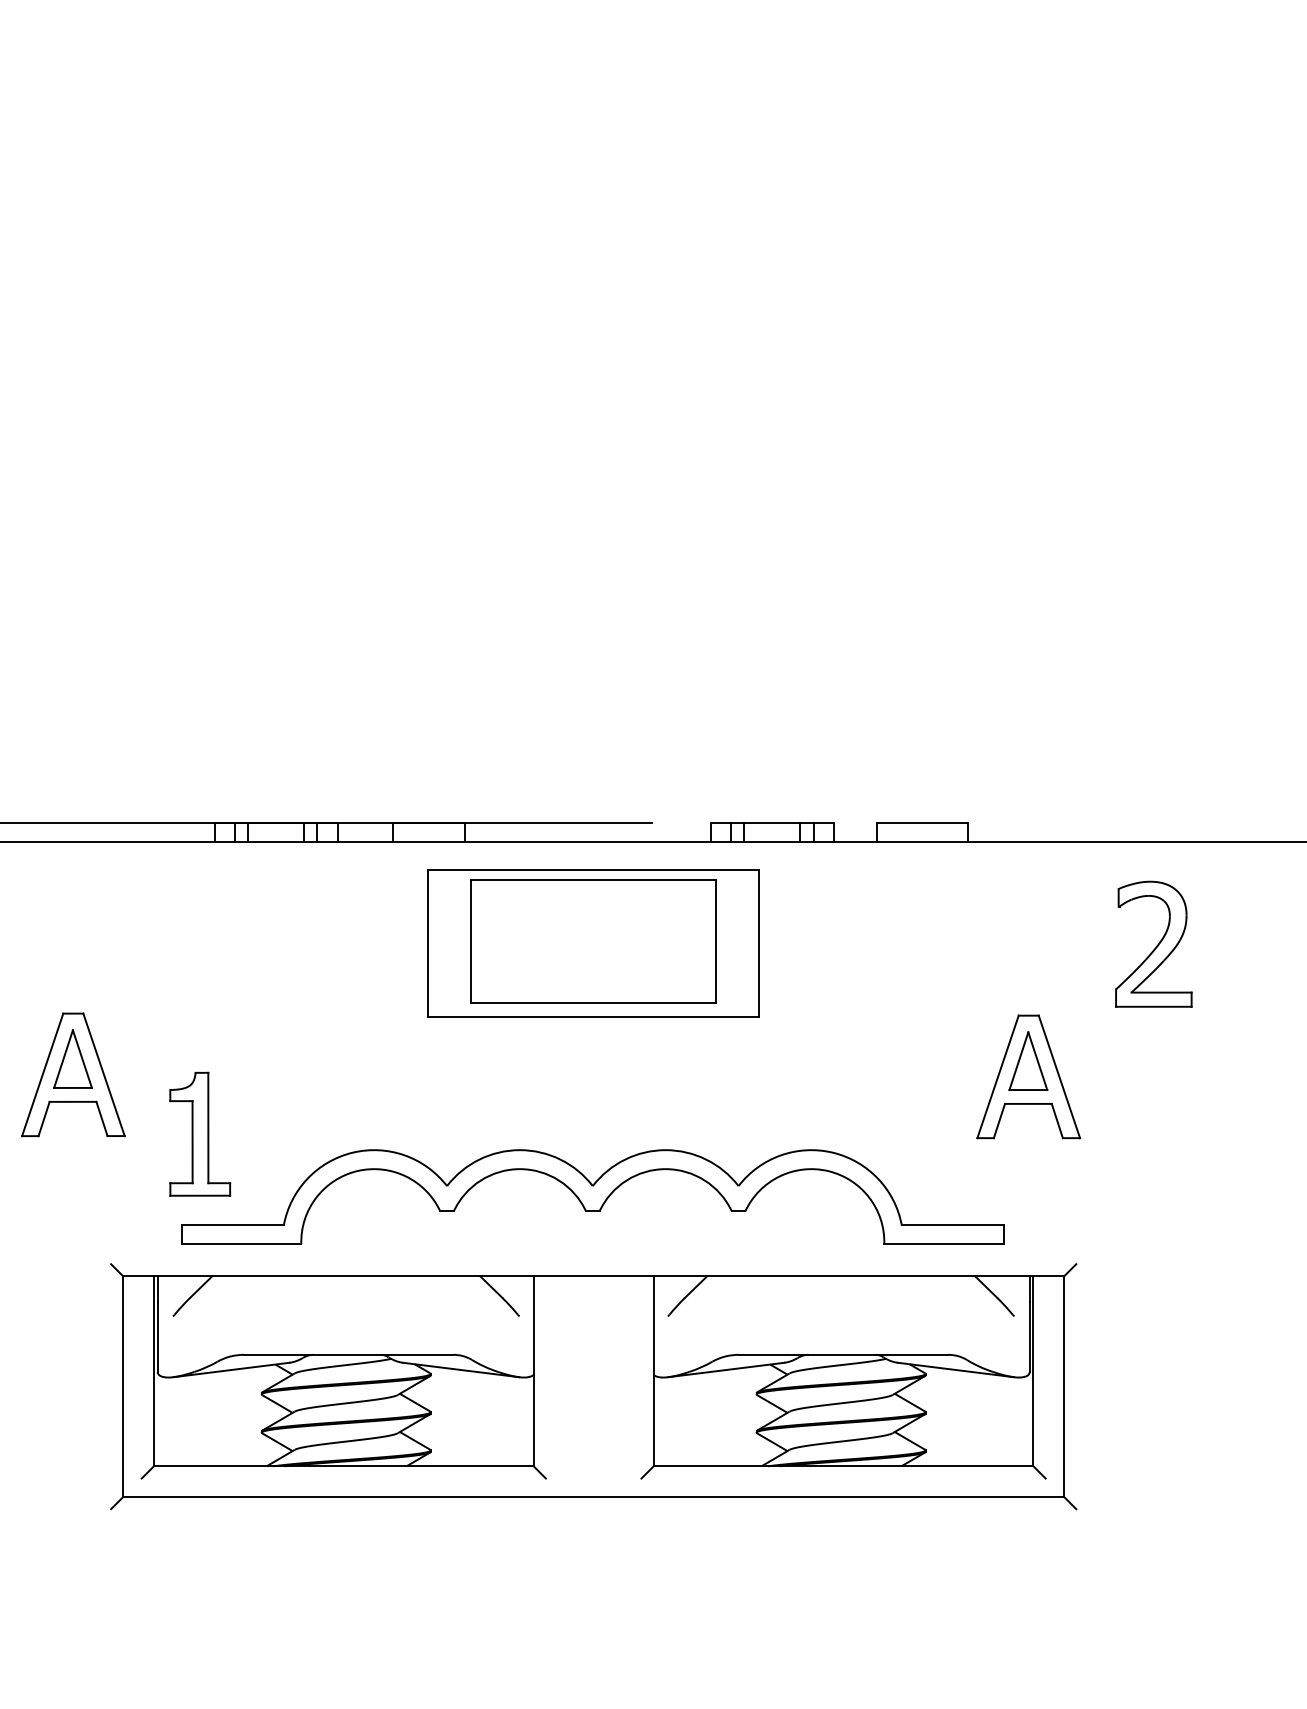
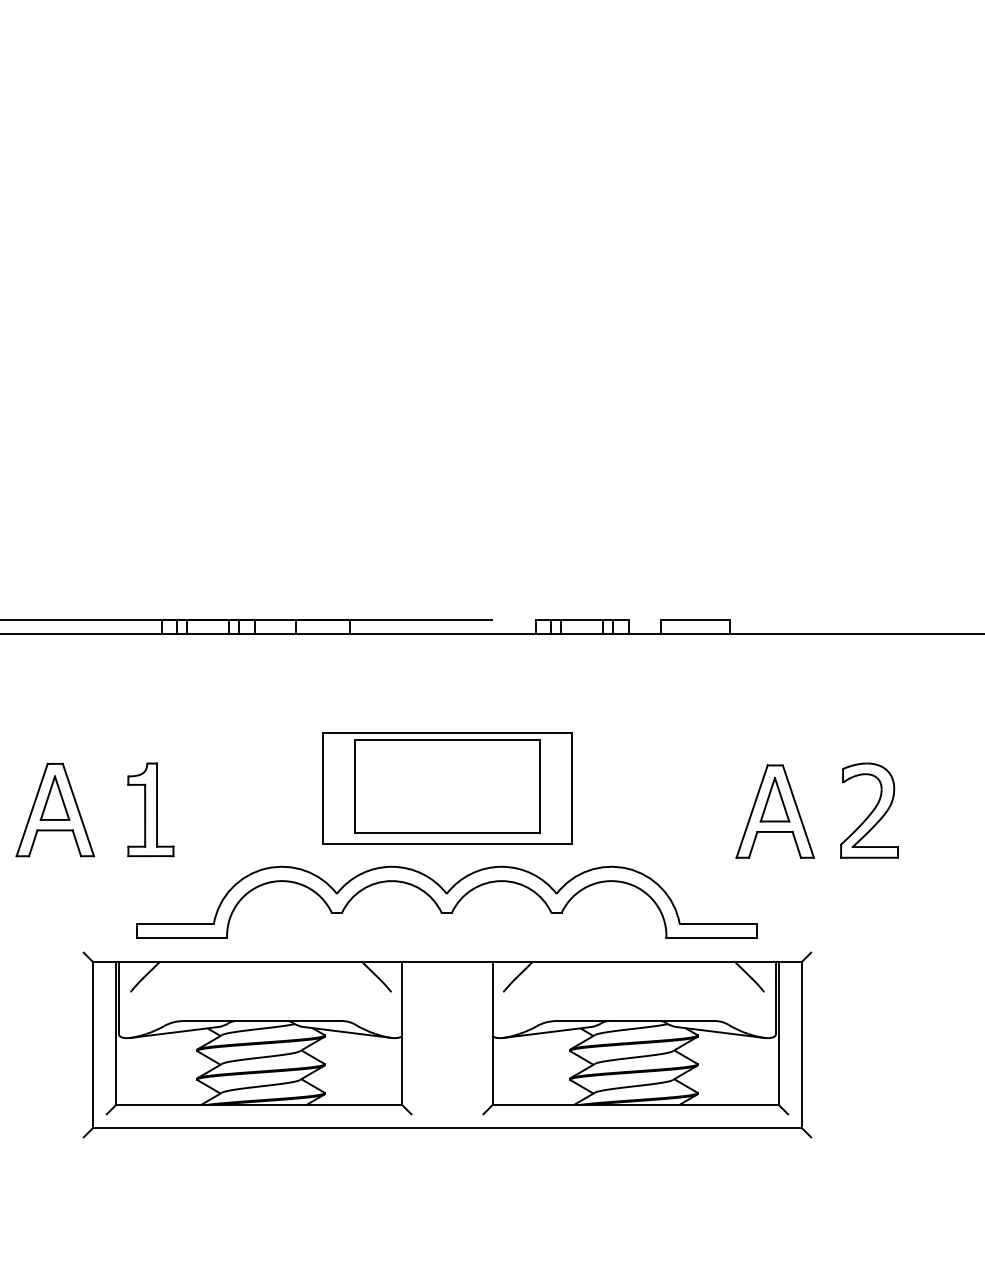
part: (593, 944) -> (447, 788), moved
part: (1153, 944) -> (869, 810), moved
part: (199, 1133) -> (150, 809), moved

